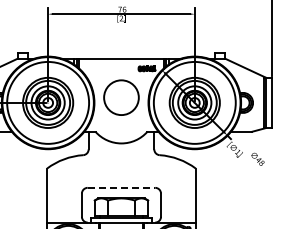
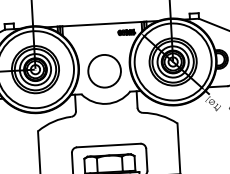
circle: (121, 97) -> (104, 71), moved
line: (121, 187) -> (108, 145), dashed -> solid

